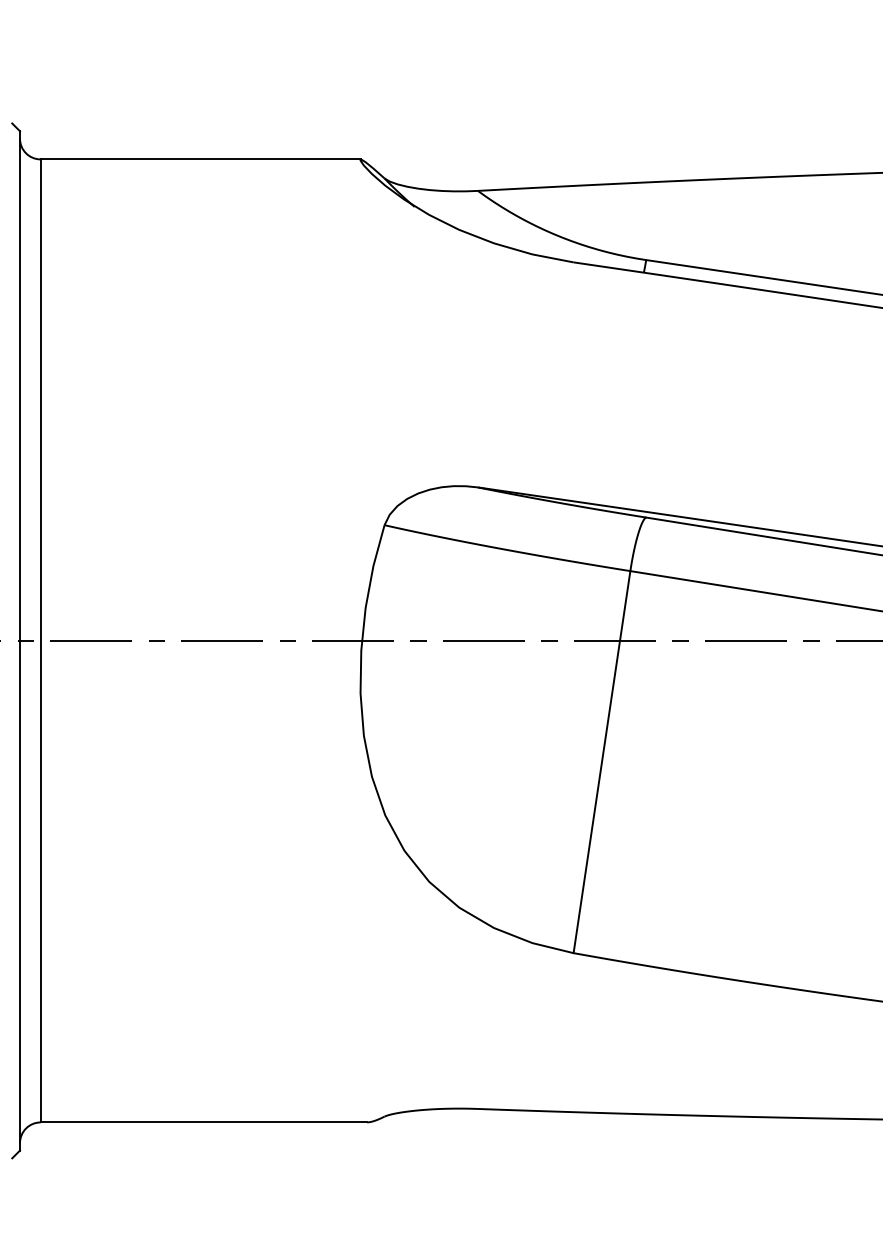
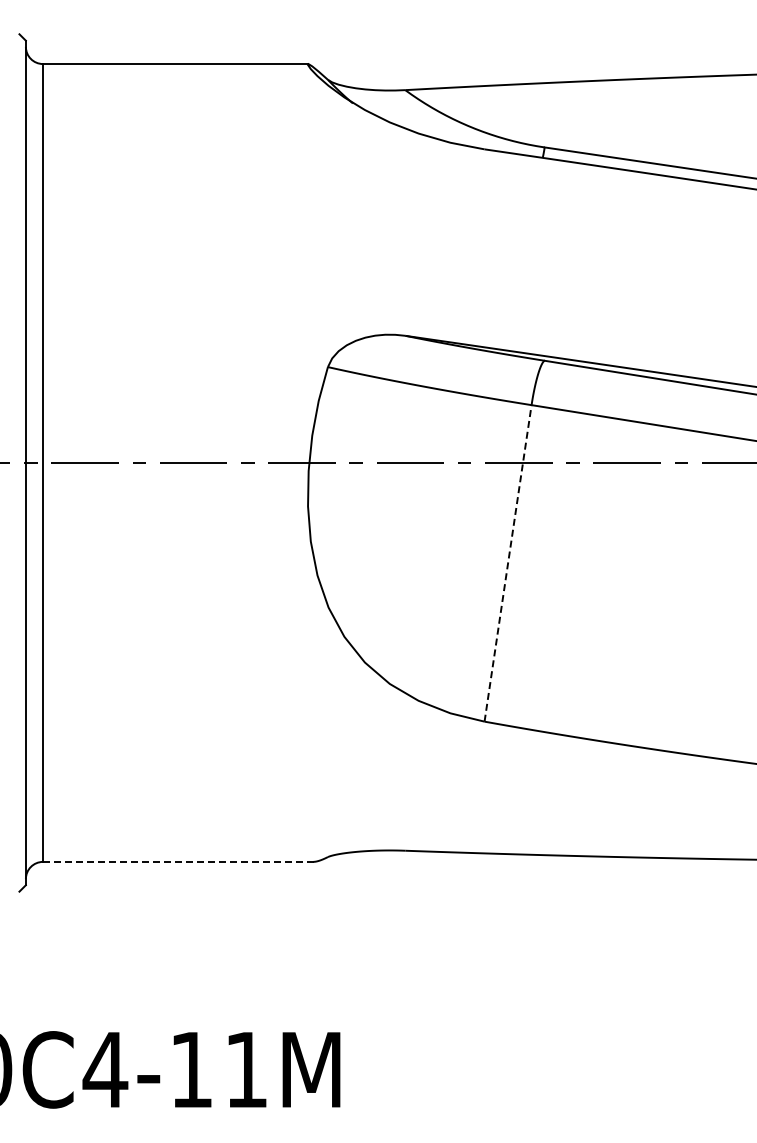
line: (602, 762) -> (508, 563), solid -> dashed
line: (204, 1121) -> (178, 861), solid -> dashed

